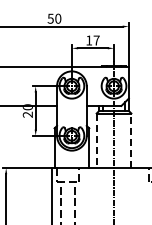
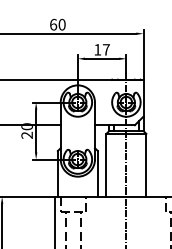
text: (50, 18) -> (53, 24), 50 -> 60
line: (131, 140) -> (146, 164), dashed -> solid
line: (96, 141) -> (106, 166), dashed -> solid

